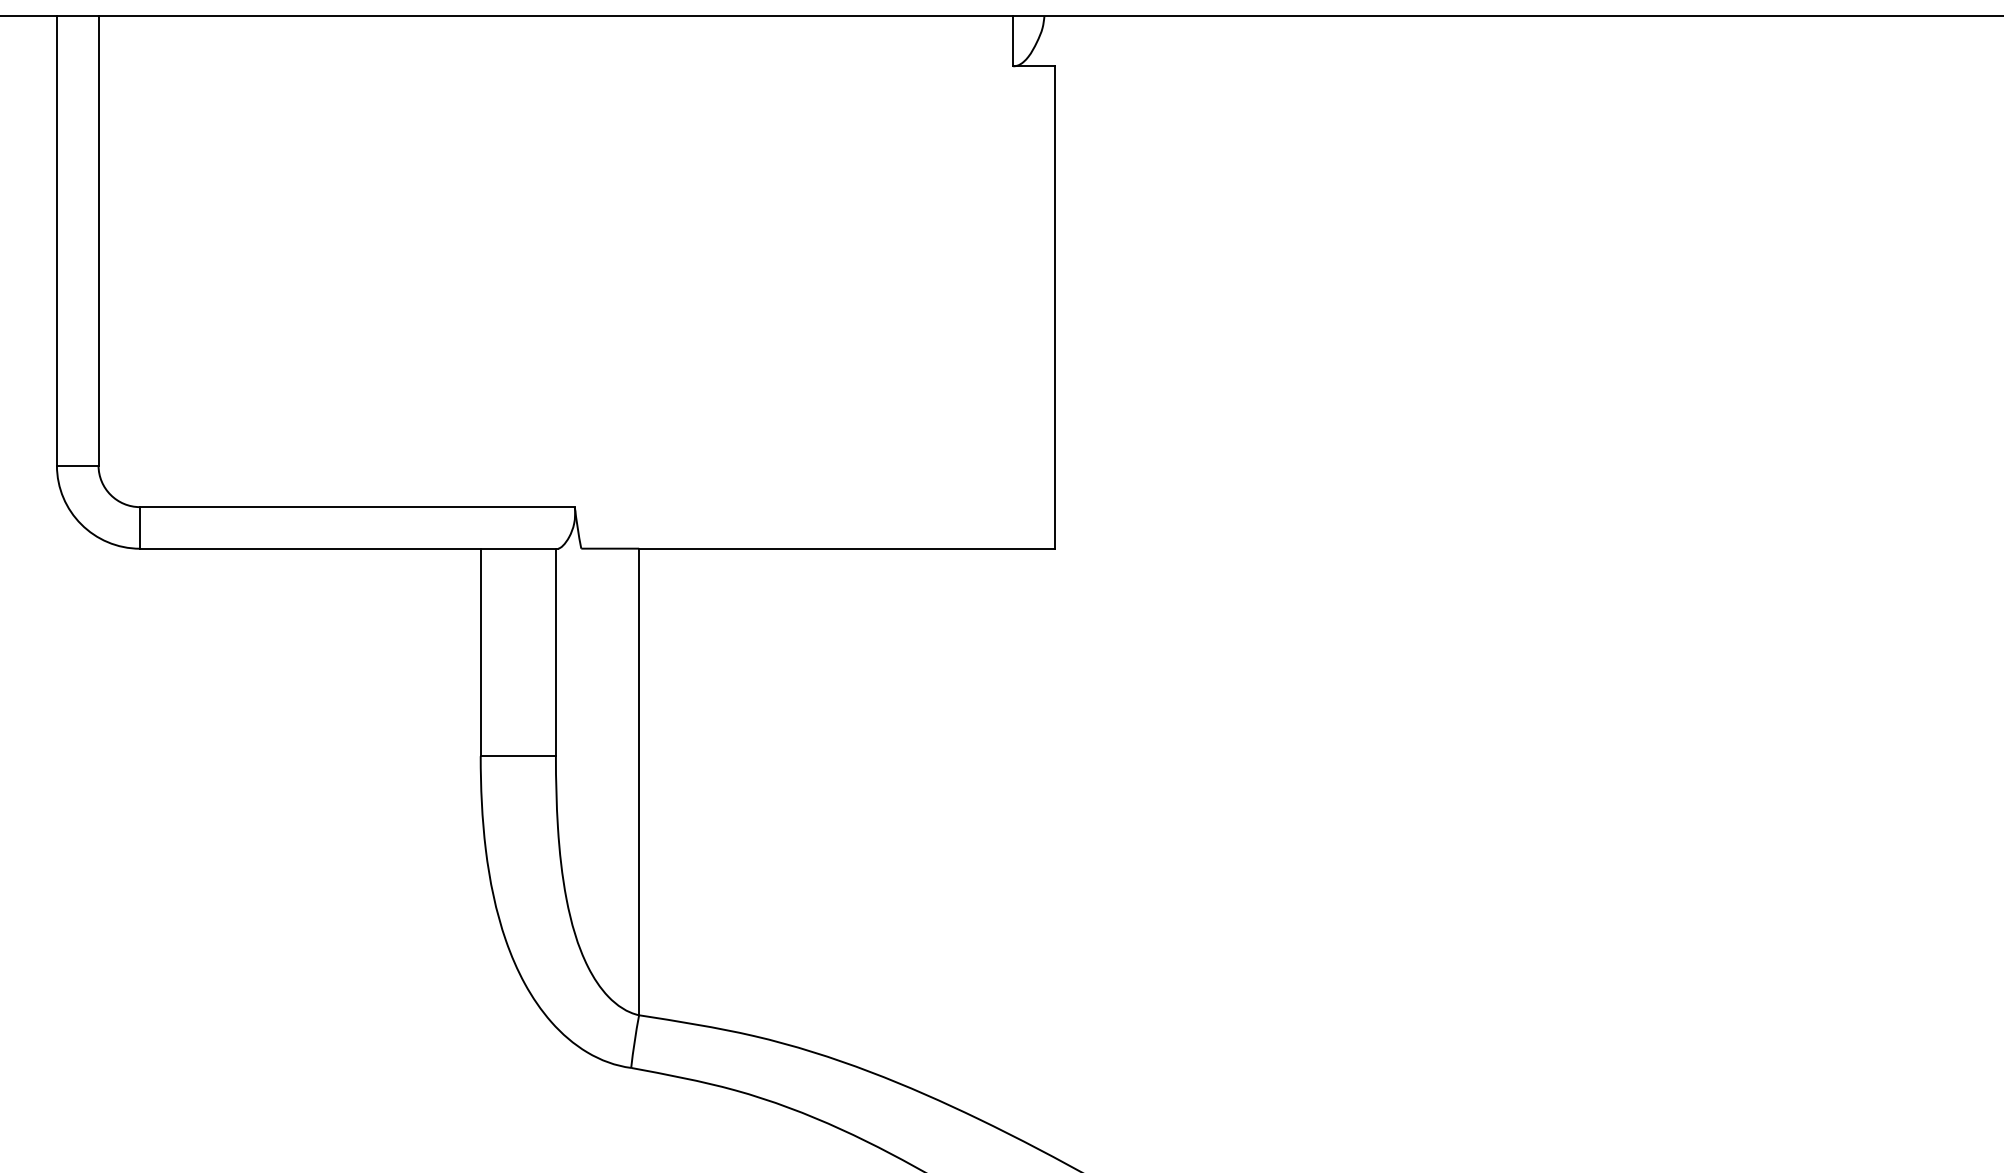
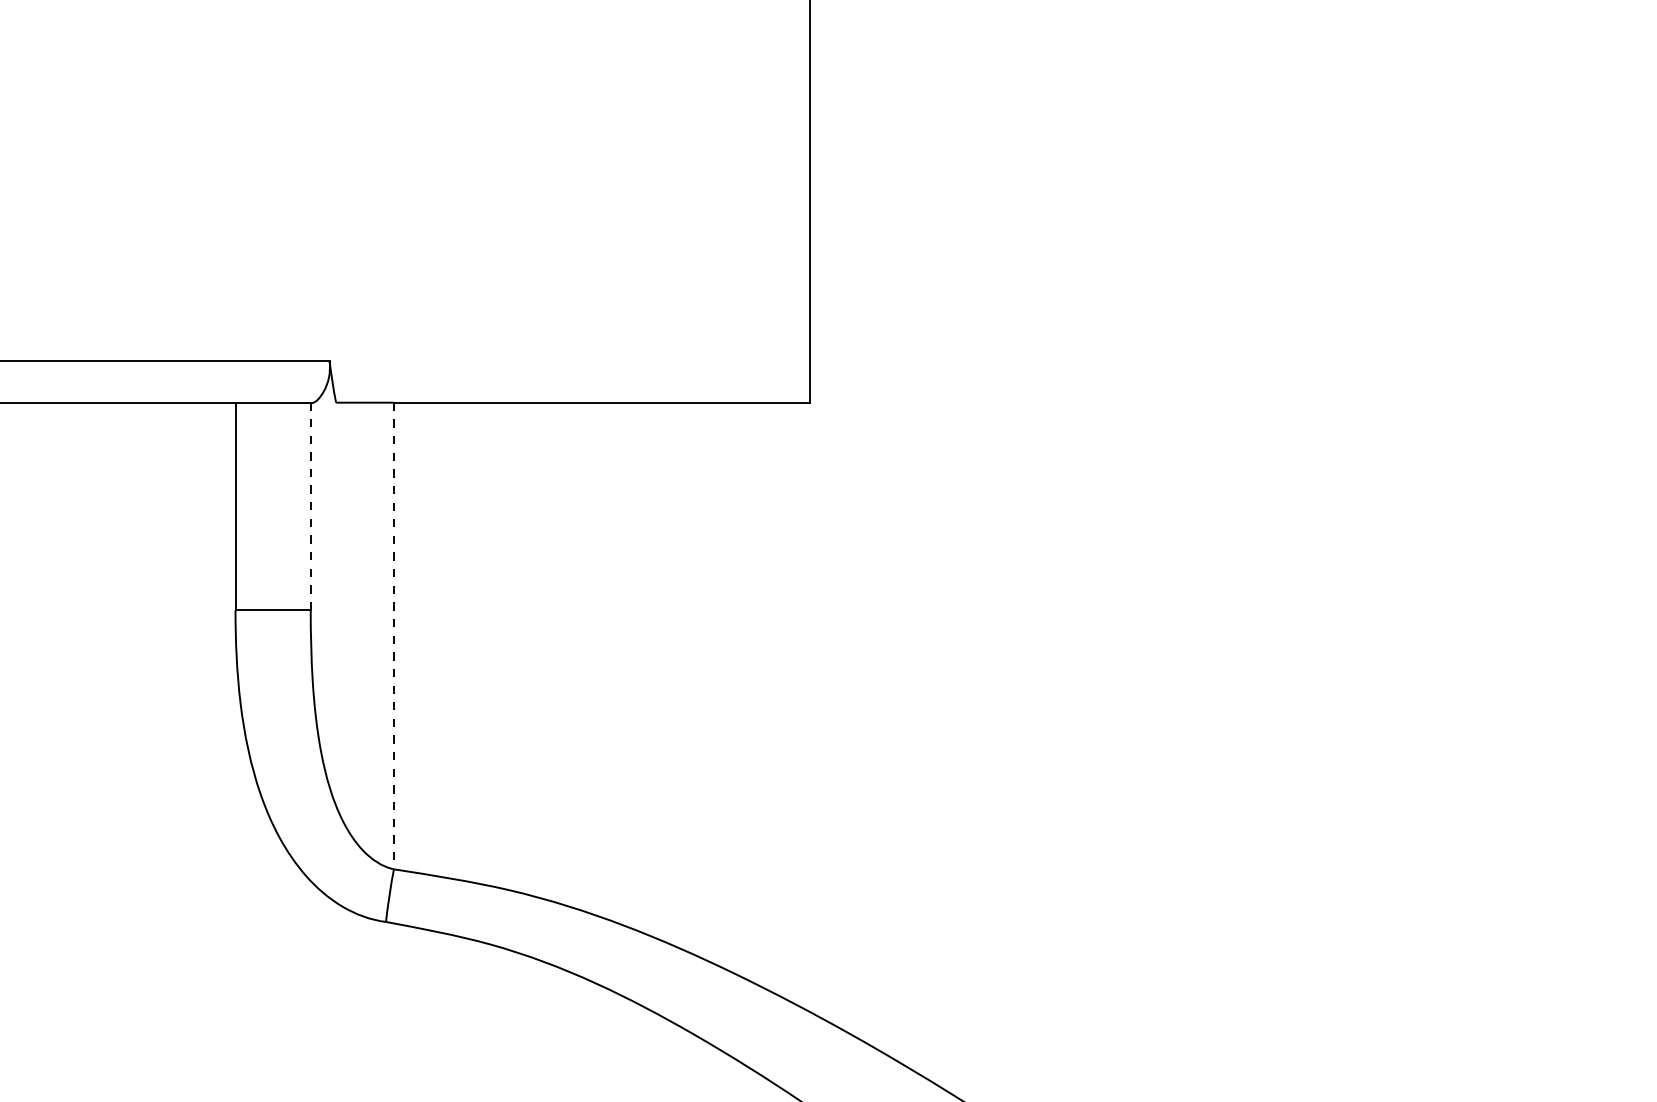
line: (555, 652) -> (310, 506), solid -> dashed
line: (639, 782) -> (394, 636), solid -> dashed

